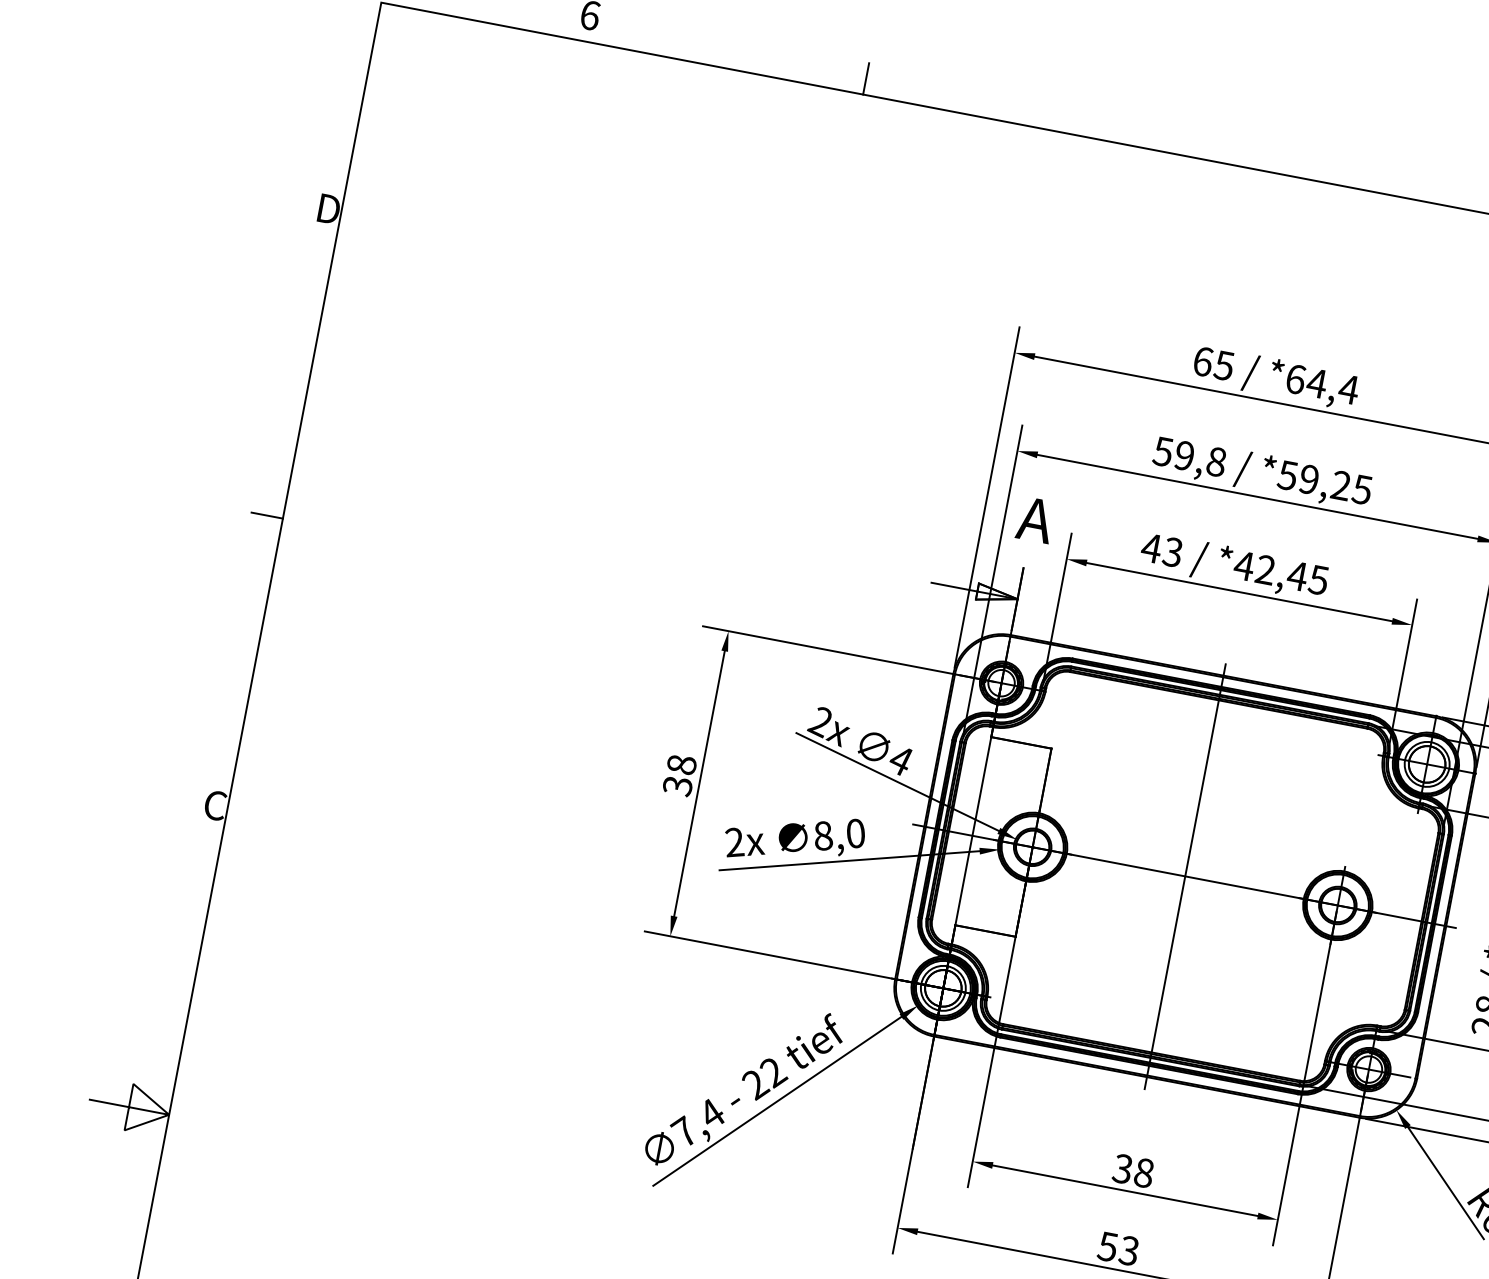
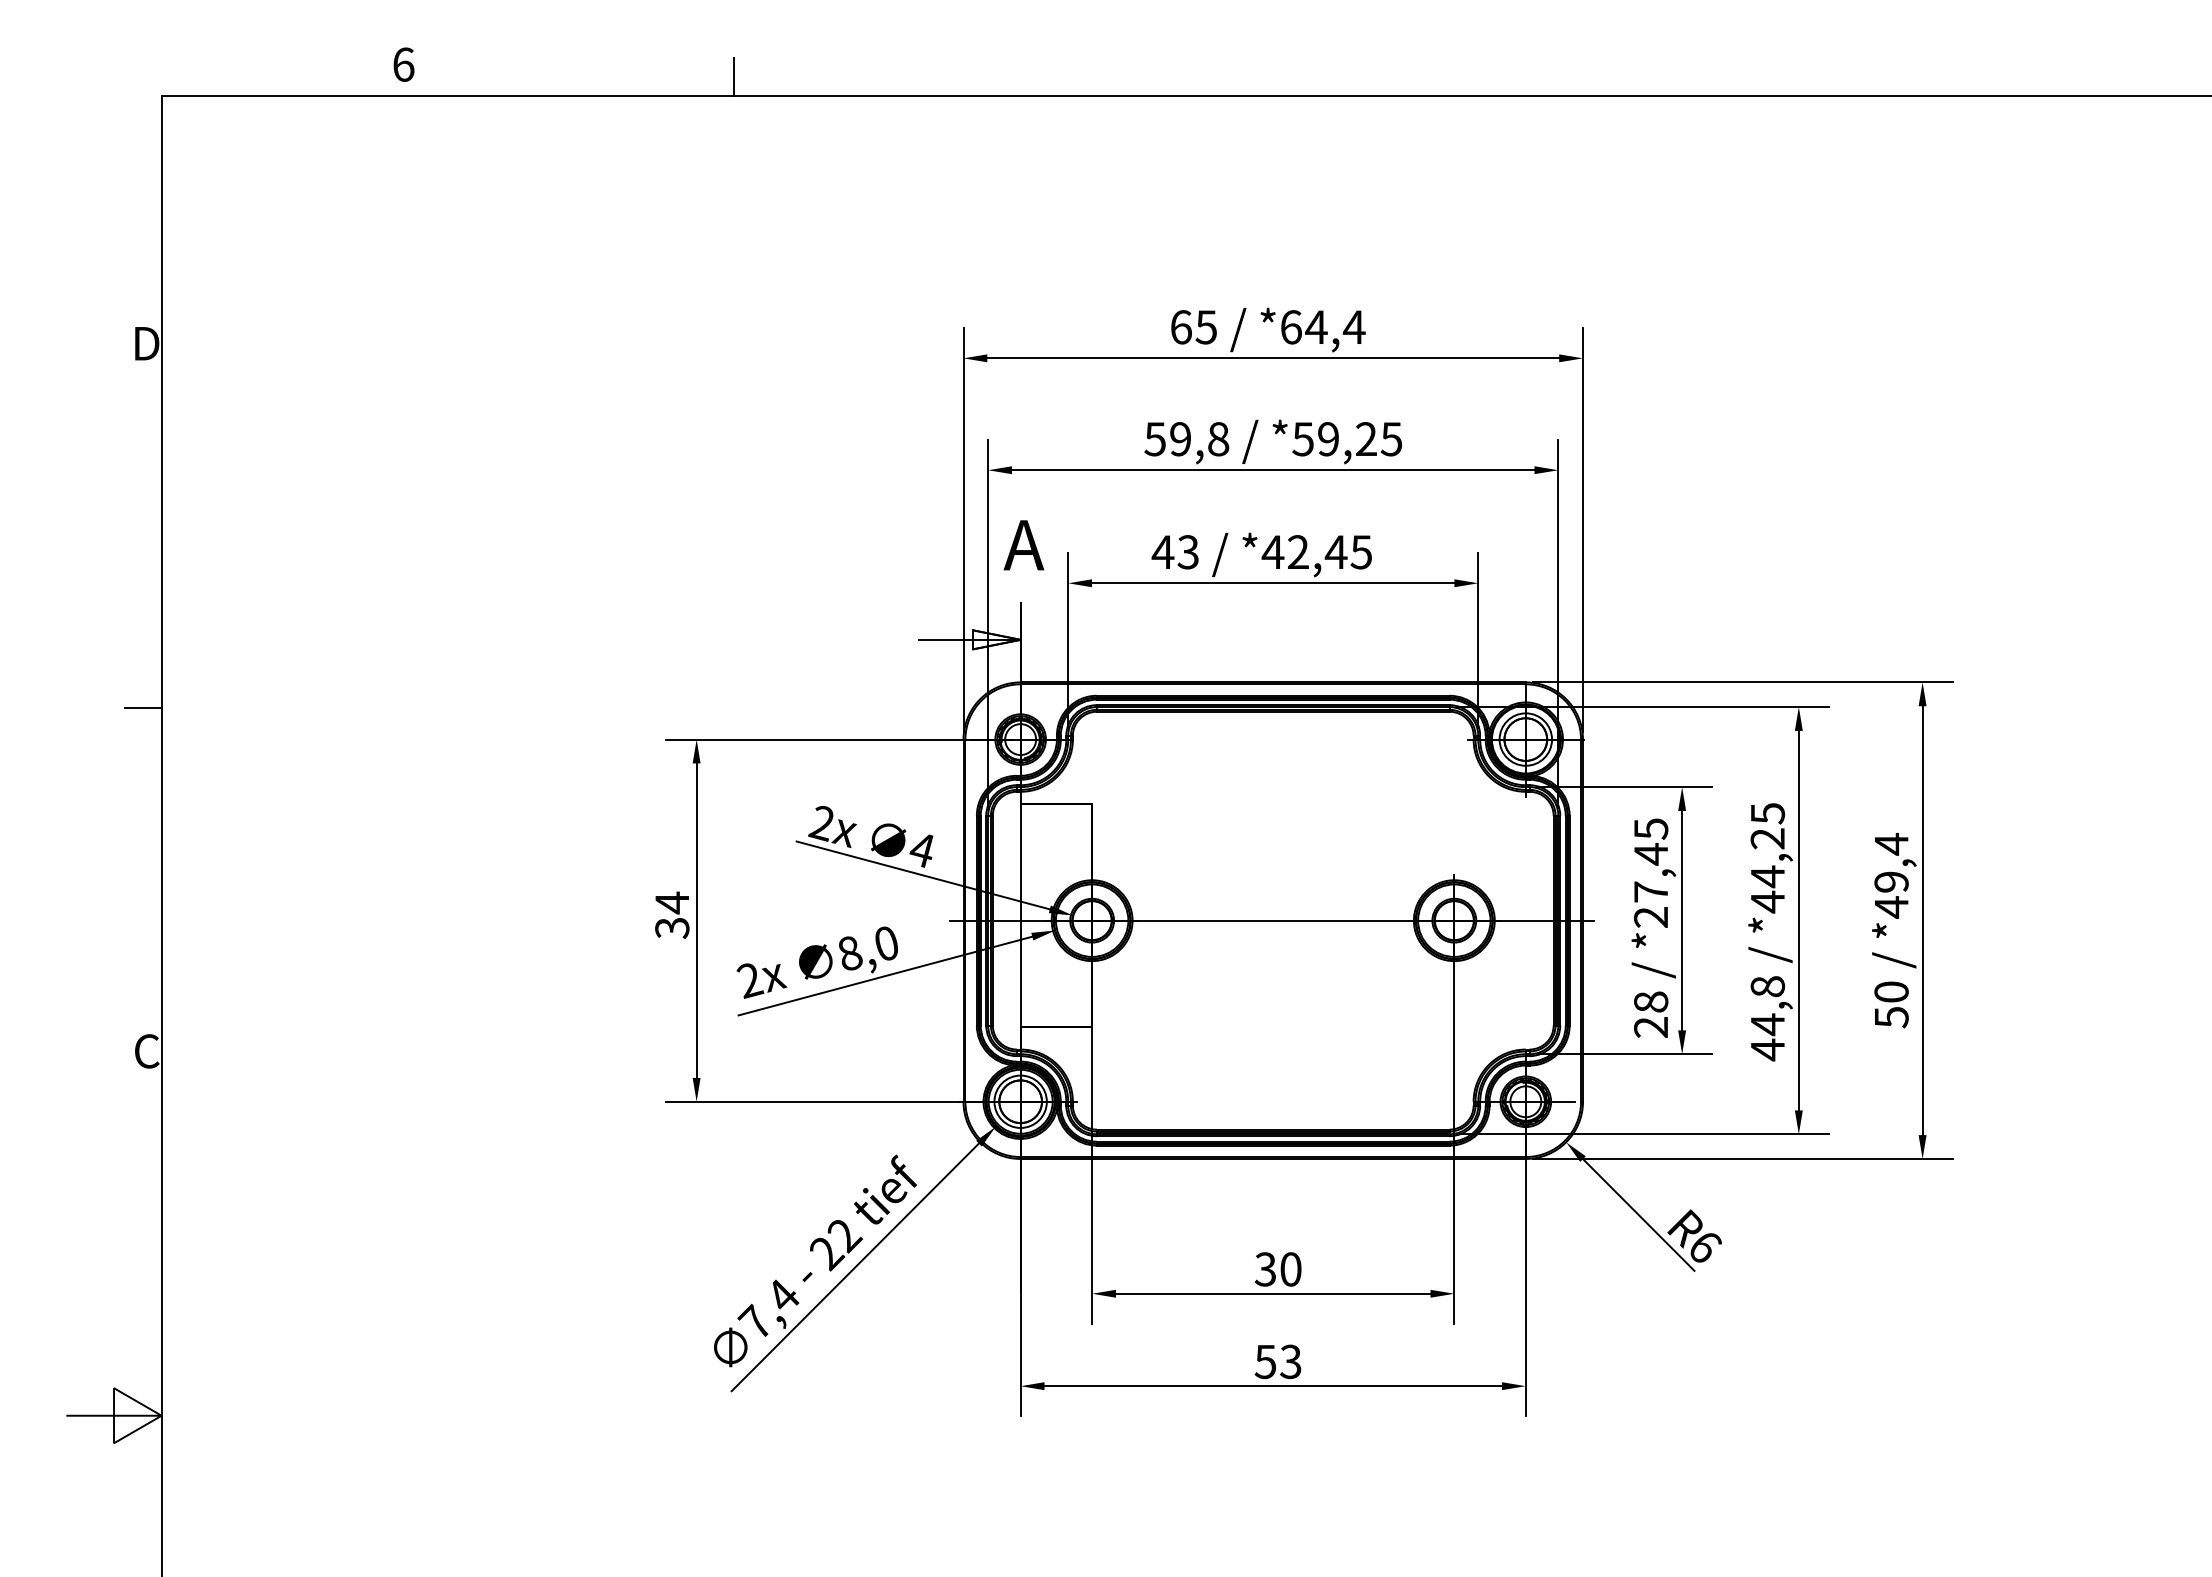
text: (682, 764) -> (672, 902), 38 -> 34
line: (1185, 876) -> (1273, 920), removed
text: (1143, 1173) -> (1290, 1269), 38 -> 30

